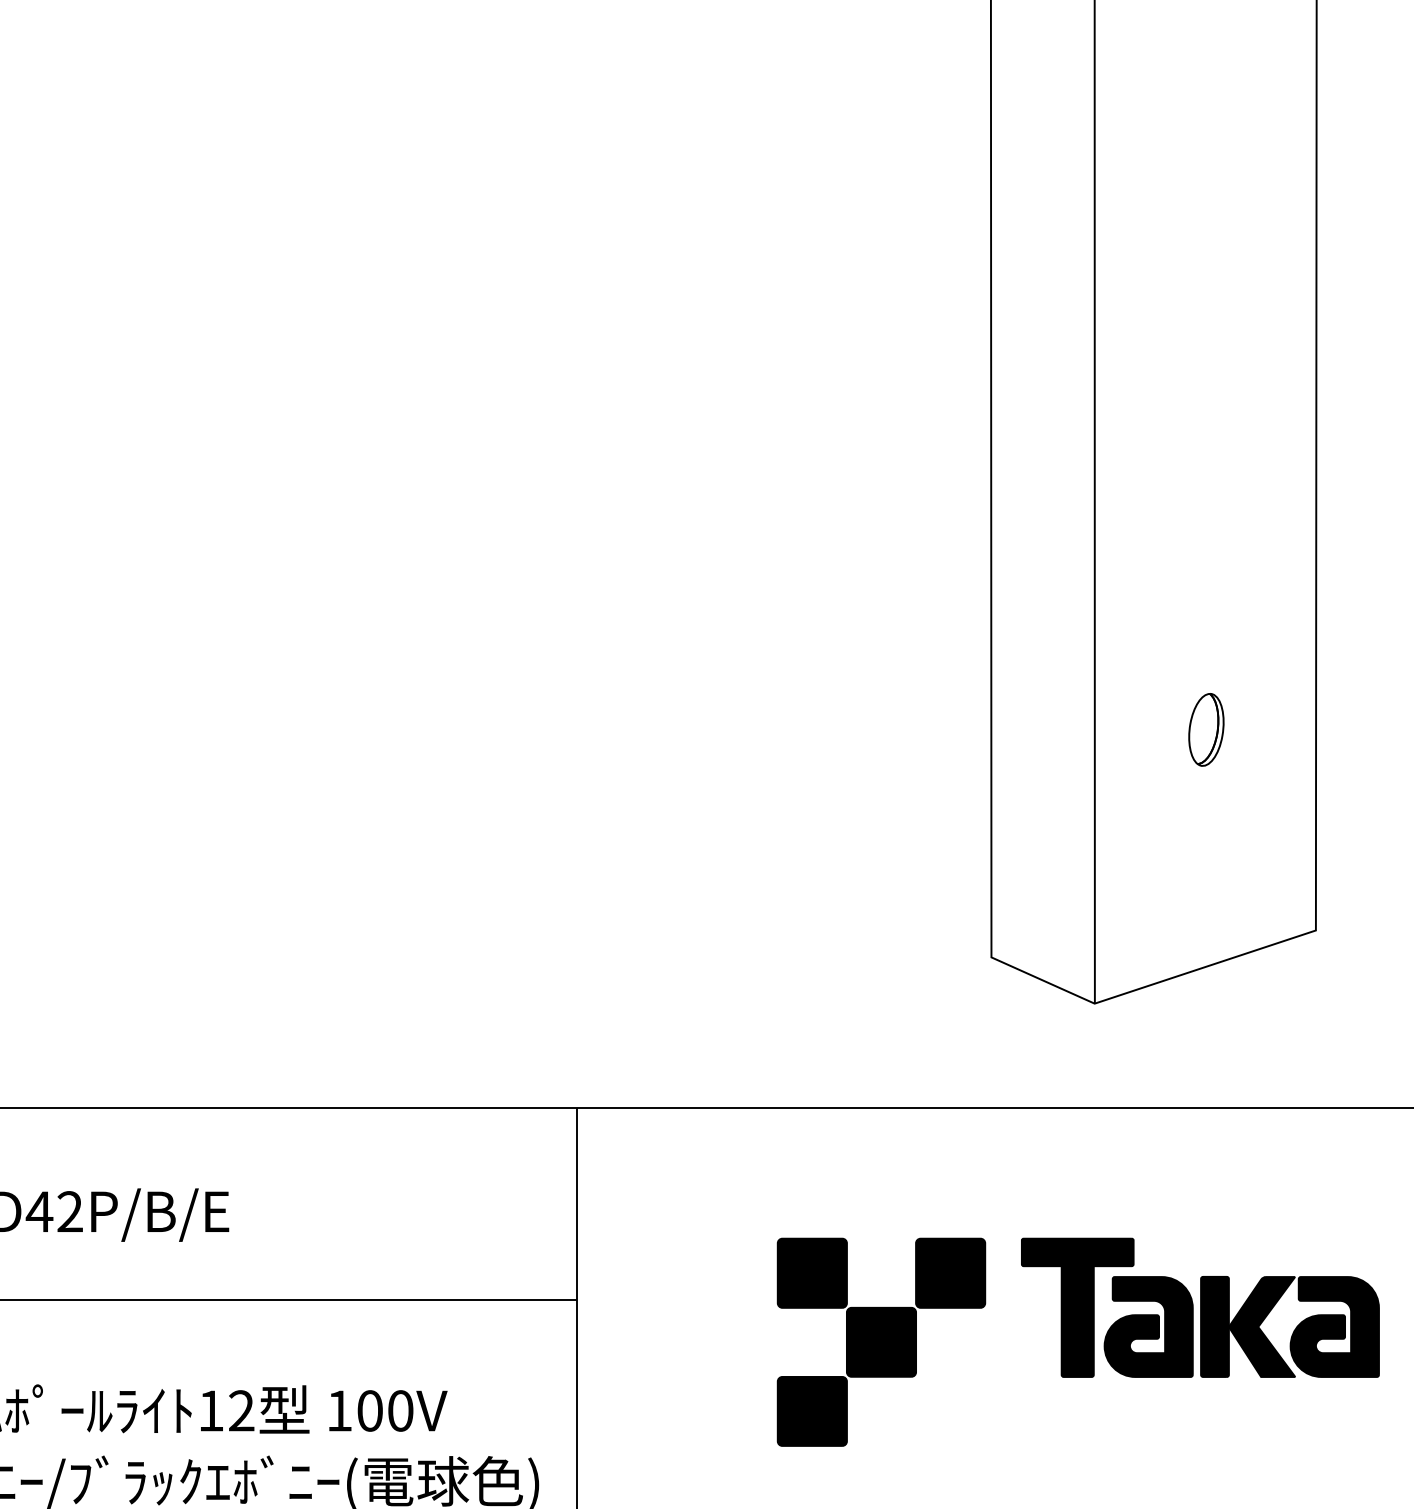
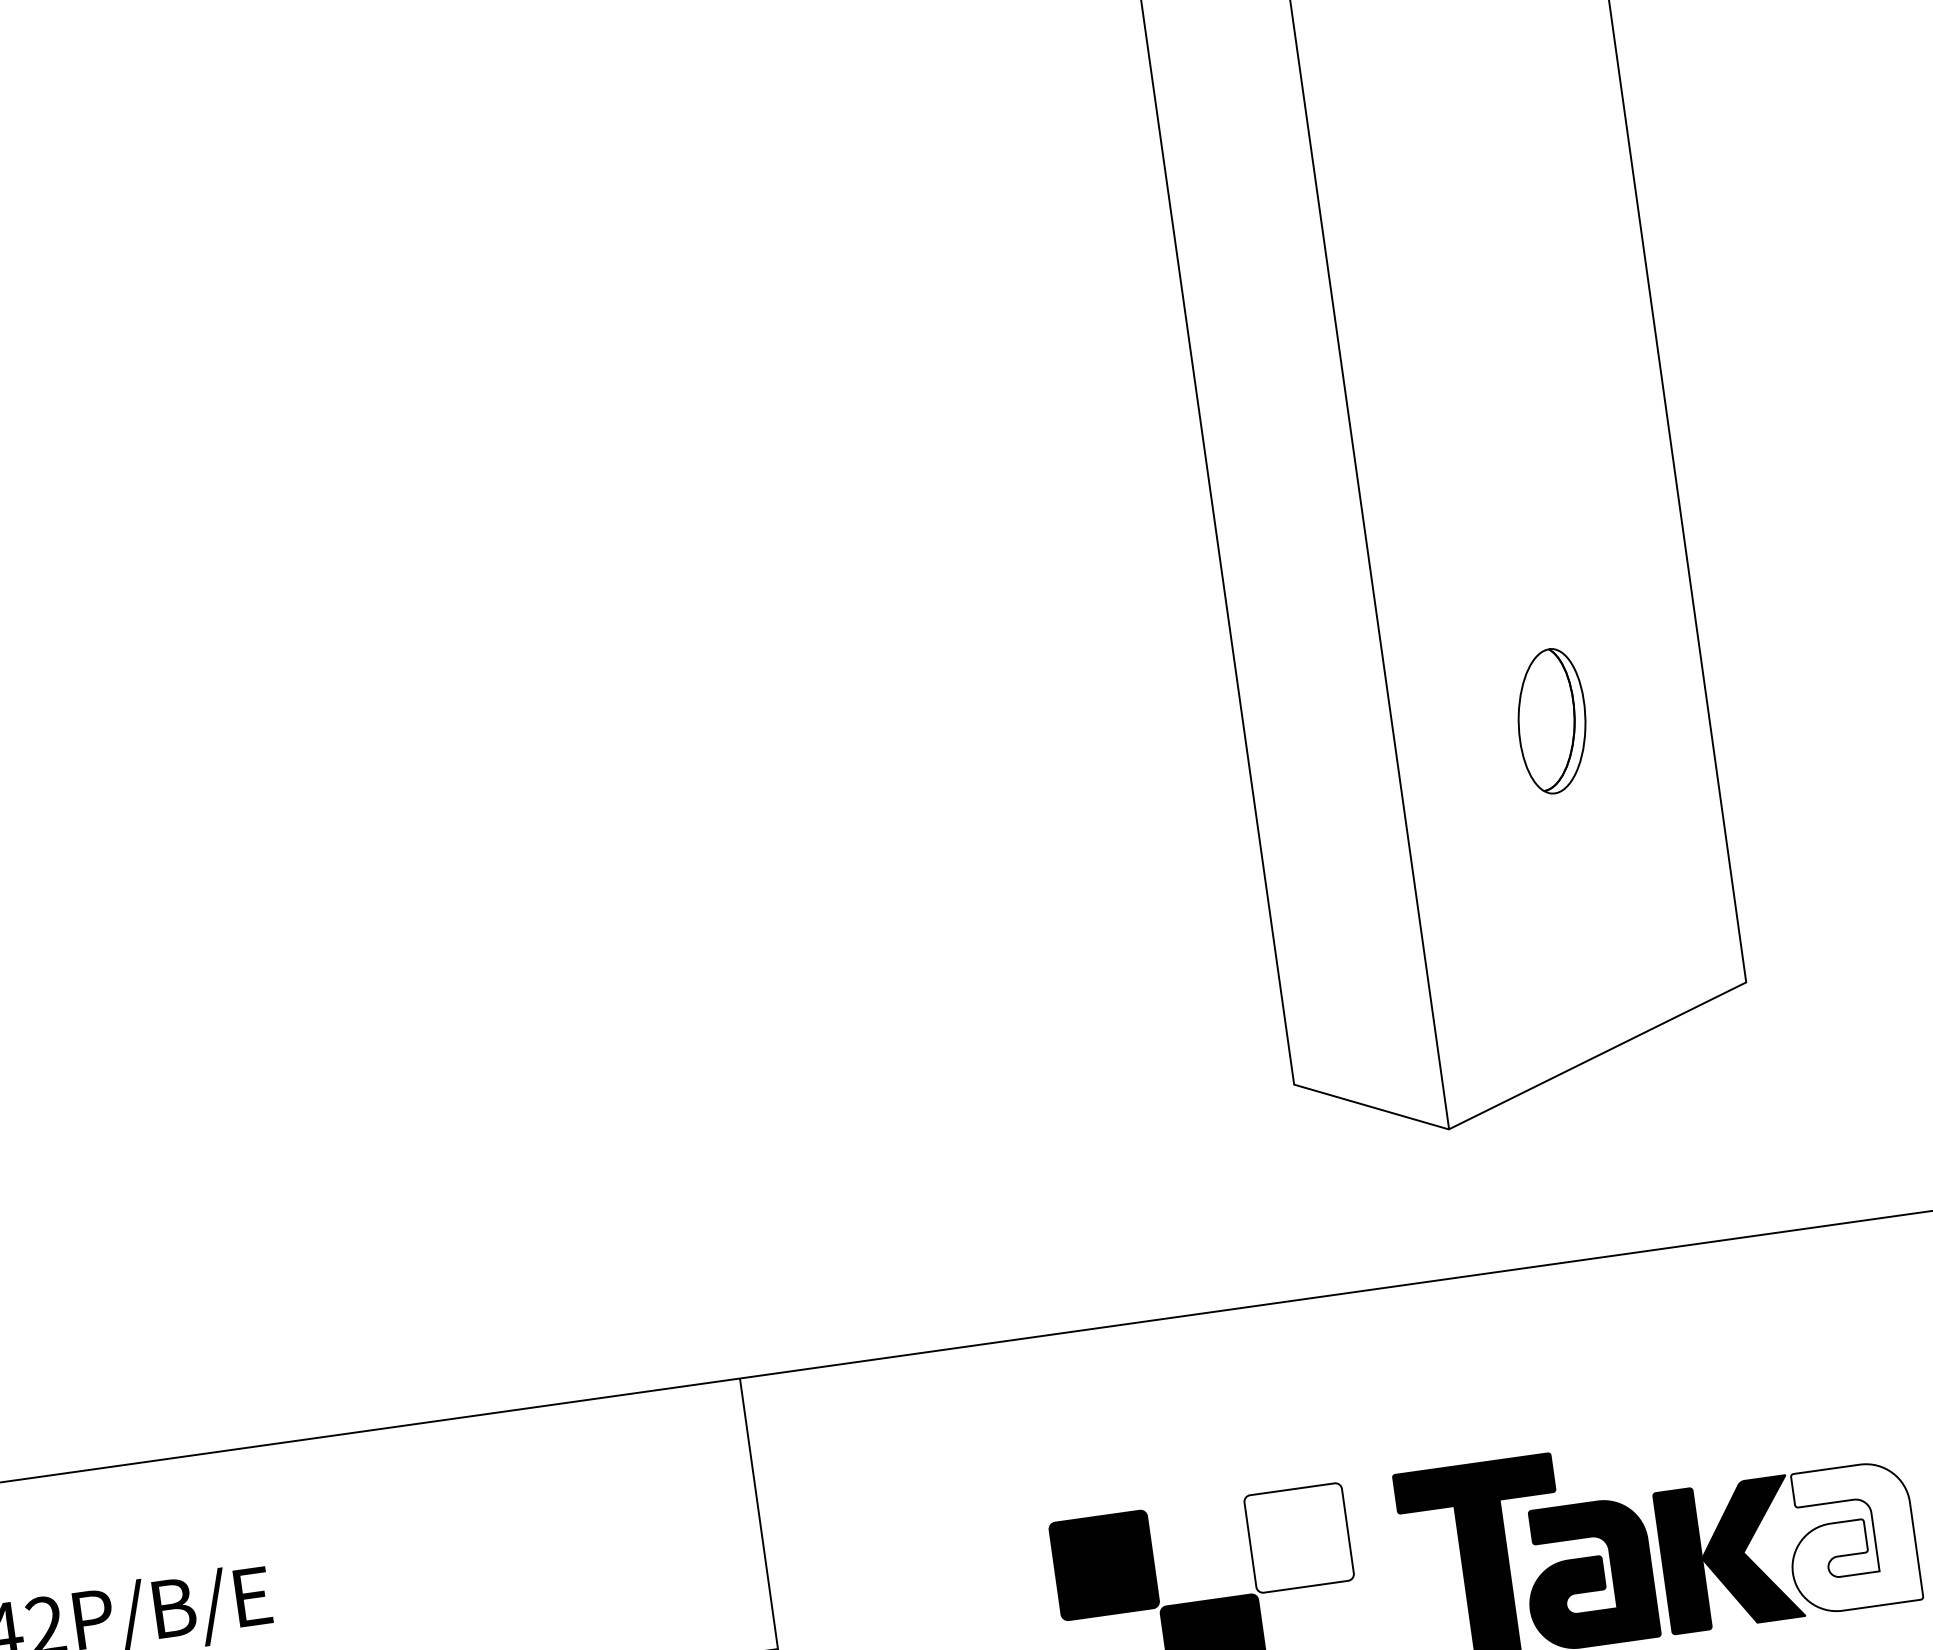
part: (1206, 729) -> (1552, 720), size x1.4
fill: (950, 1272) -> (1298, 1536), removed
fill: (1334, 1326) -> (1850, 1537), removed

